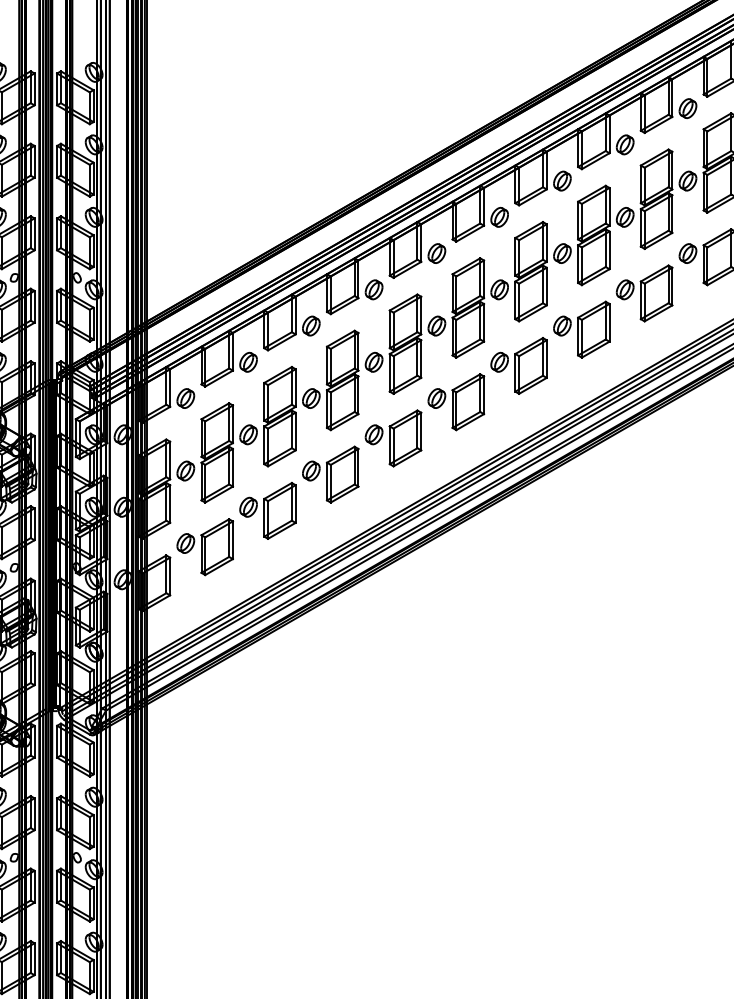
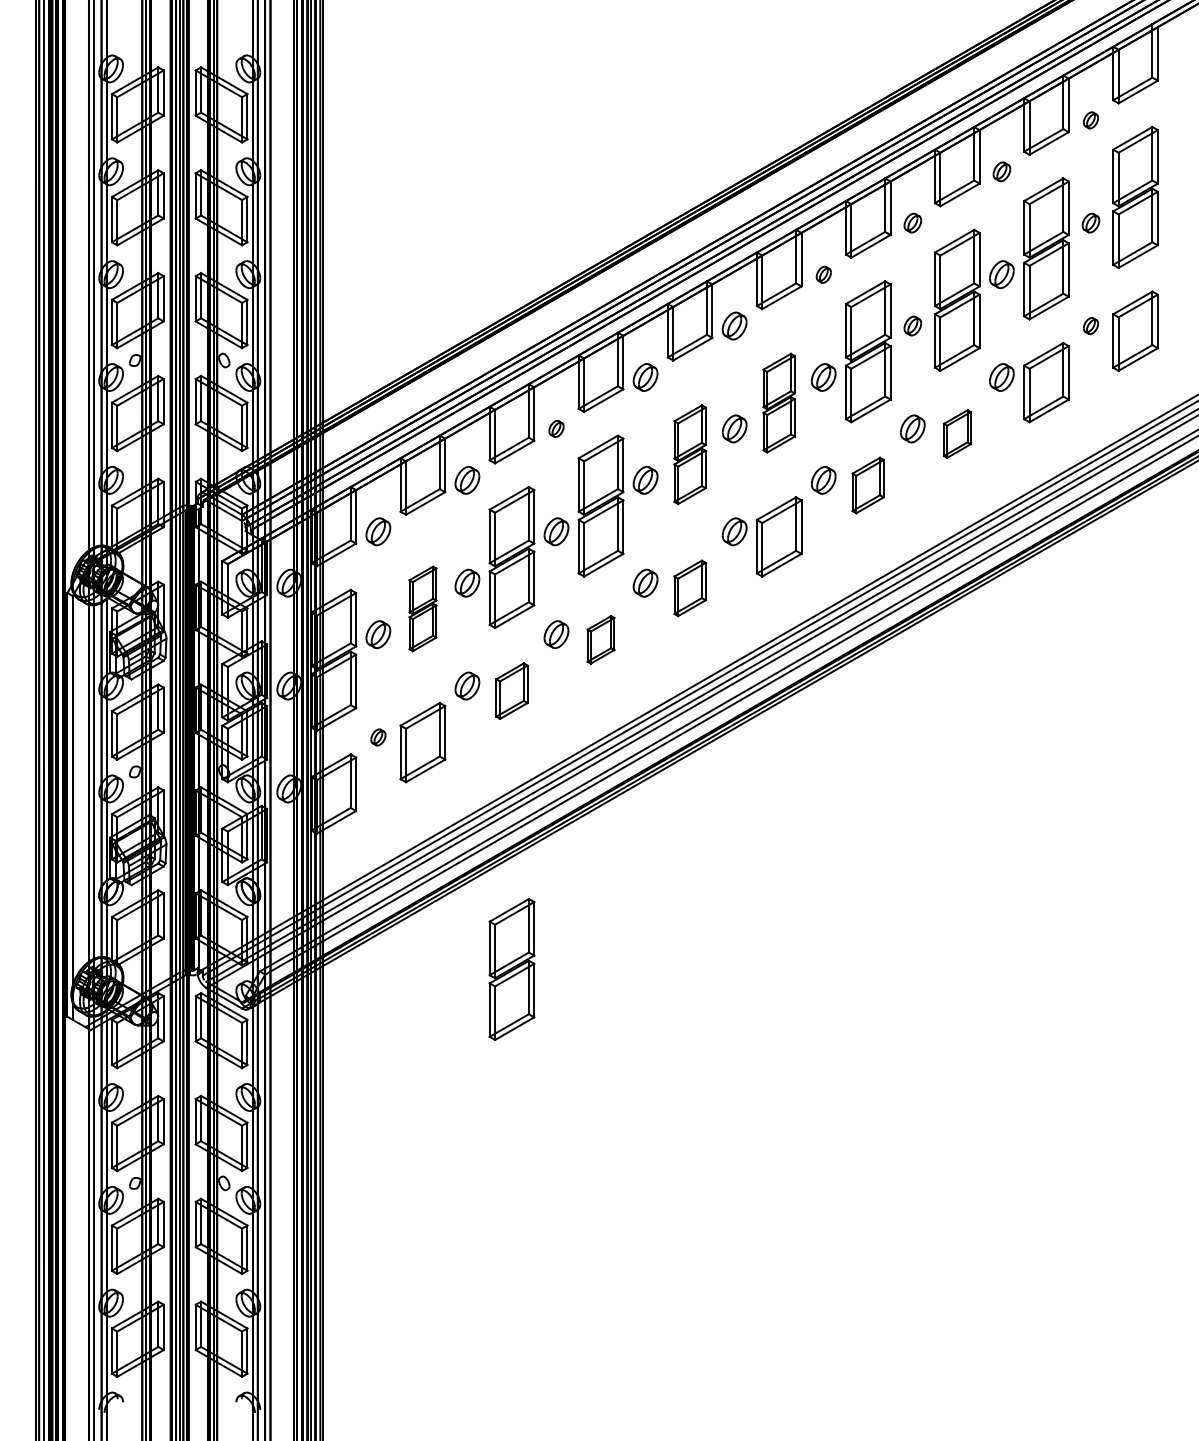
part: (687, 108) -> (1090, 120), size x0.6
part: (624, 144) -> (1001, 171), size x0.7
part: (562, 180) -> (912, 222), size x0.7
part: (687, 180) -> (1090, 222), size x0.7
part: (499, 217) -> (823, 274), size x0.6
part: (562, 253) -> (912, 325), size x0.7
part: (687, 253) -> (1090, 325), size x0.6
part: (467, 307) -> (778, 402), size x0.7
part: (311, 325) -> (556, 428), size x0.6
part: (593, 329) -> (957, 433), size x0.6
part: (405, 344) -> (689, 454), size x0.7
part: (530, 365) -> (867, 485), size x0.7
part: (405, 438) -> (689, 588), size x0.7
part: (216, 452) -> (422, 608), size x0.6
part: (342, 474) -> (600, 639), size x0.6
part: (279, 510) -> (511, 690), size x0.7
part: (185, 543) -> (378, 737), size x0.6
part: (279, 707) -> (511, 969), added

